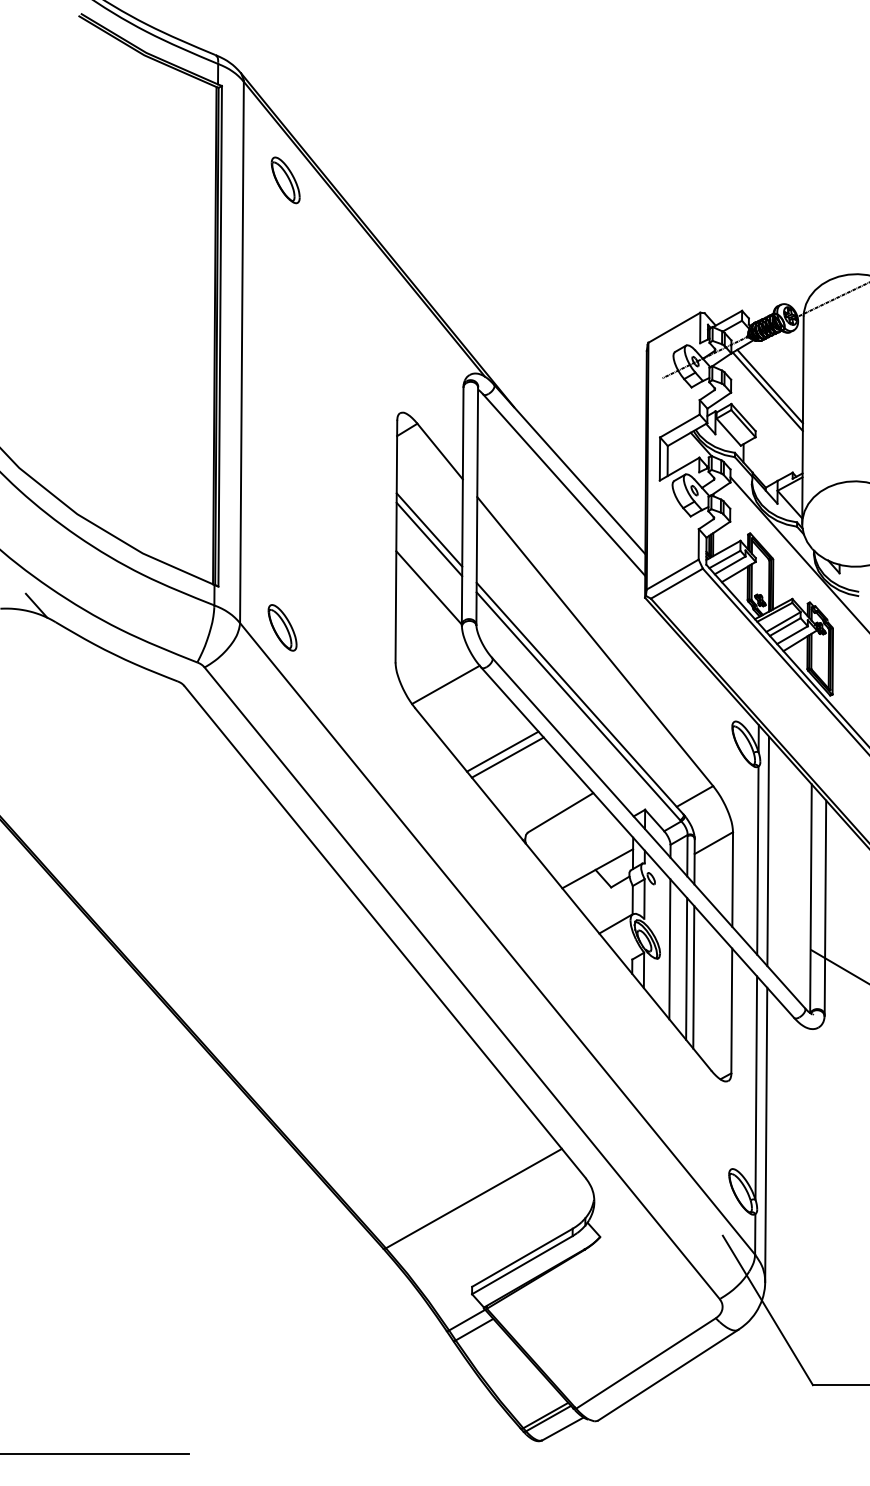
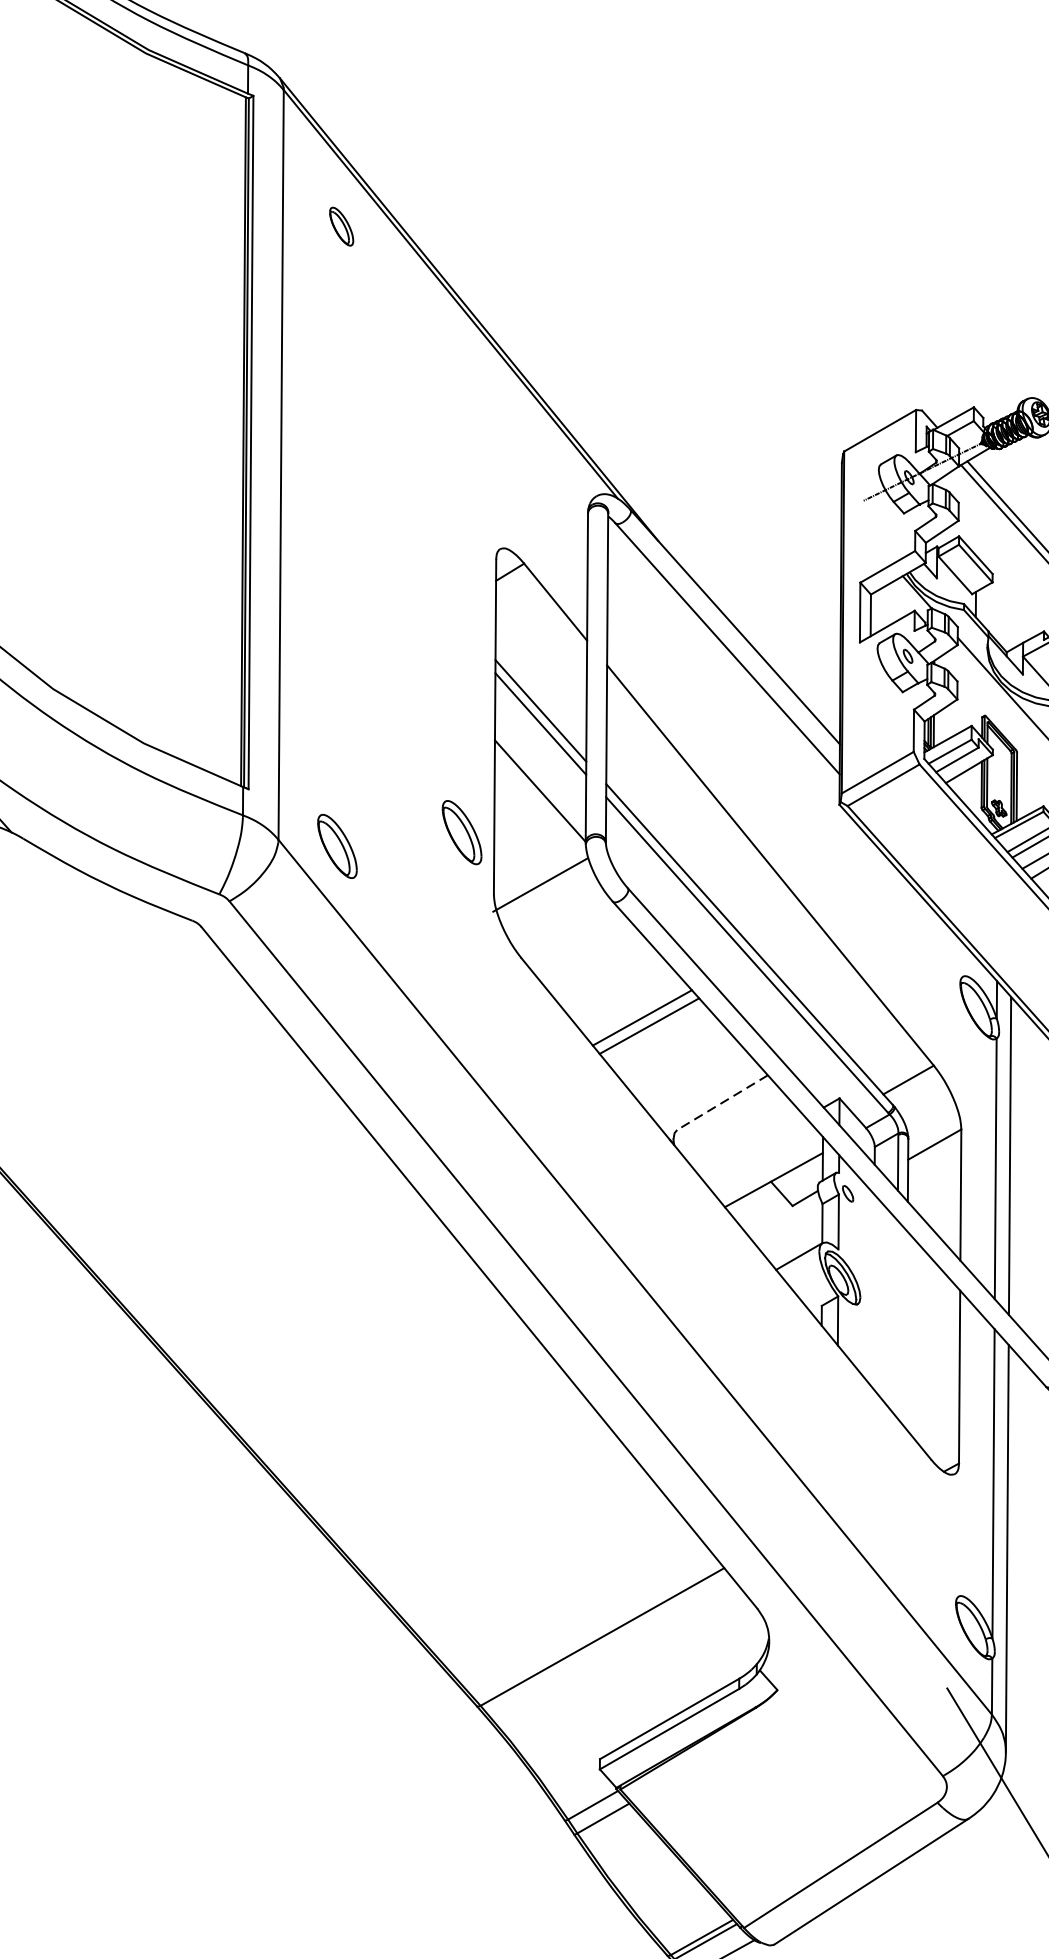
part: (285, 180) -> (341, 226), size x0.6
part: (372, 617) -> (461, 832), added
line: (445, 684) -> (539, 884), moved
line: (560, 813) -> (722, 1103), solid -> dashed
line: (669, 949) -> (873, 1291), removed
line: (686, 968) -> (896, 1318), removed
line: (693, 977) -> (906, 1330), removed

